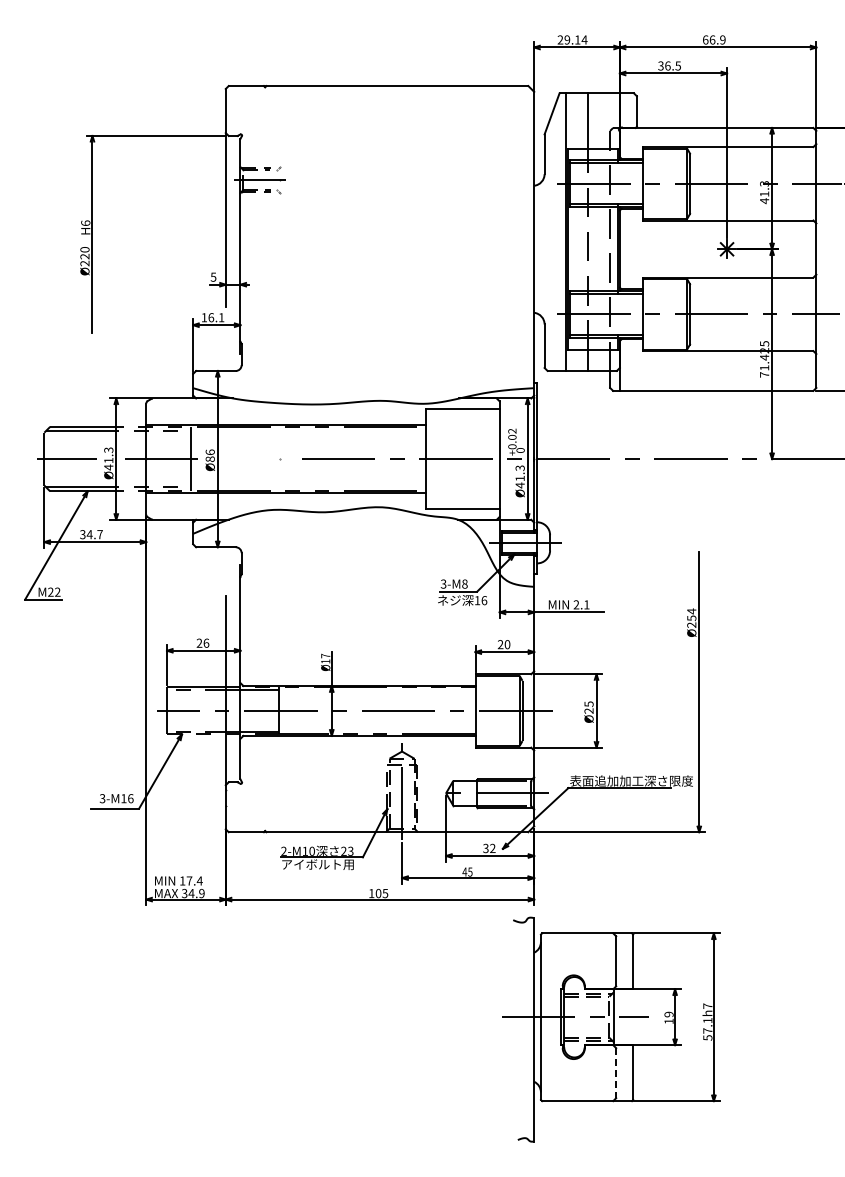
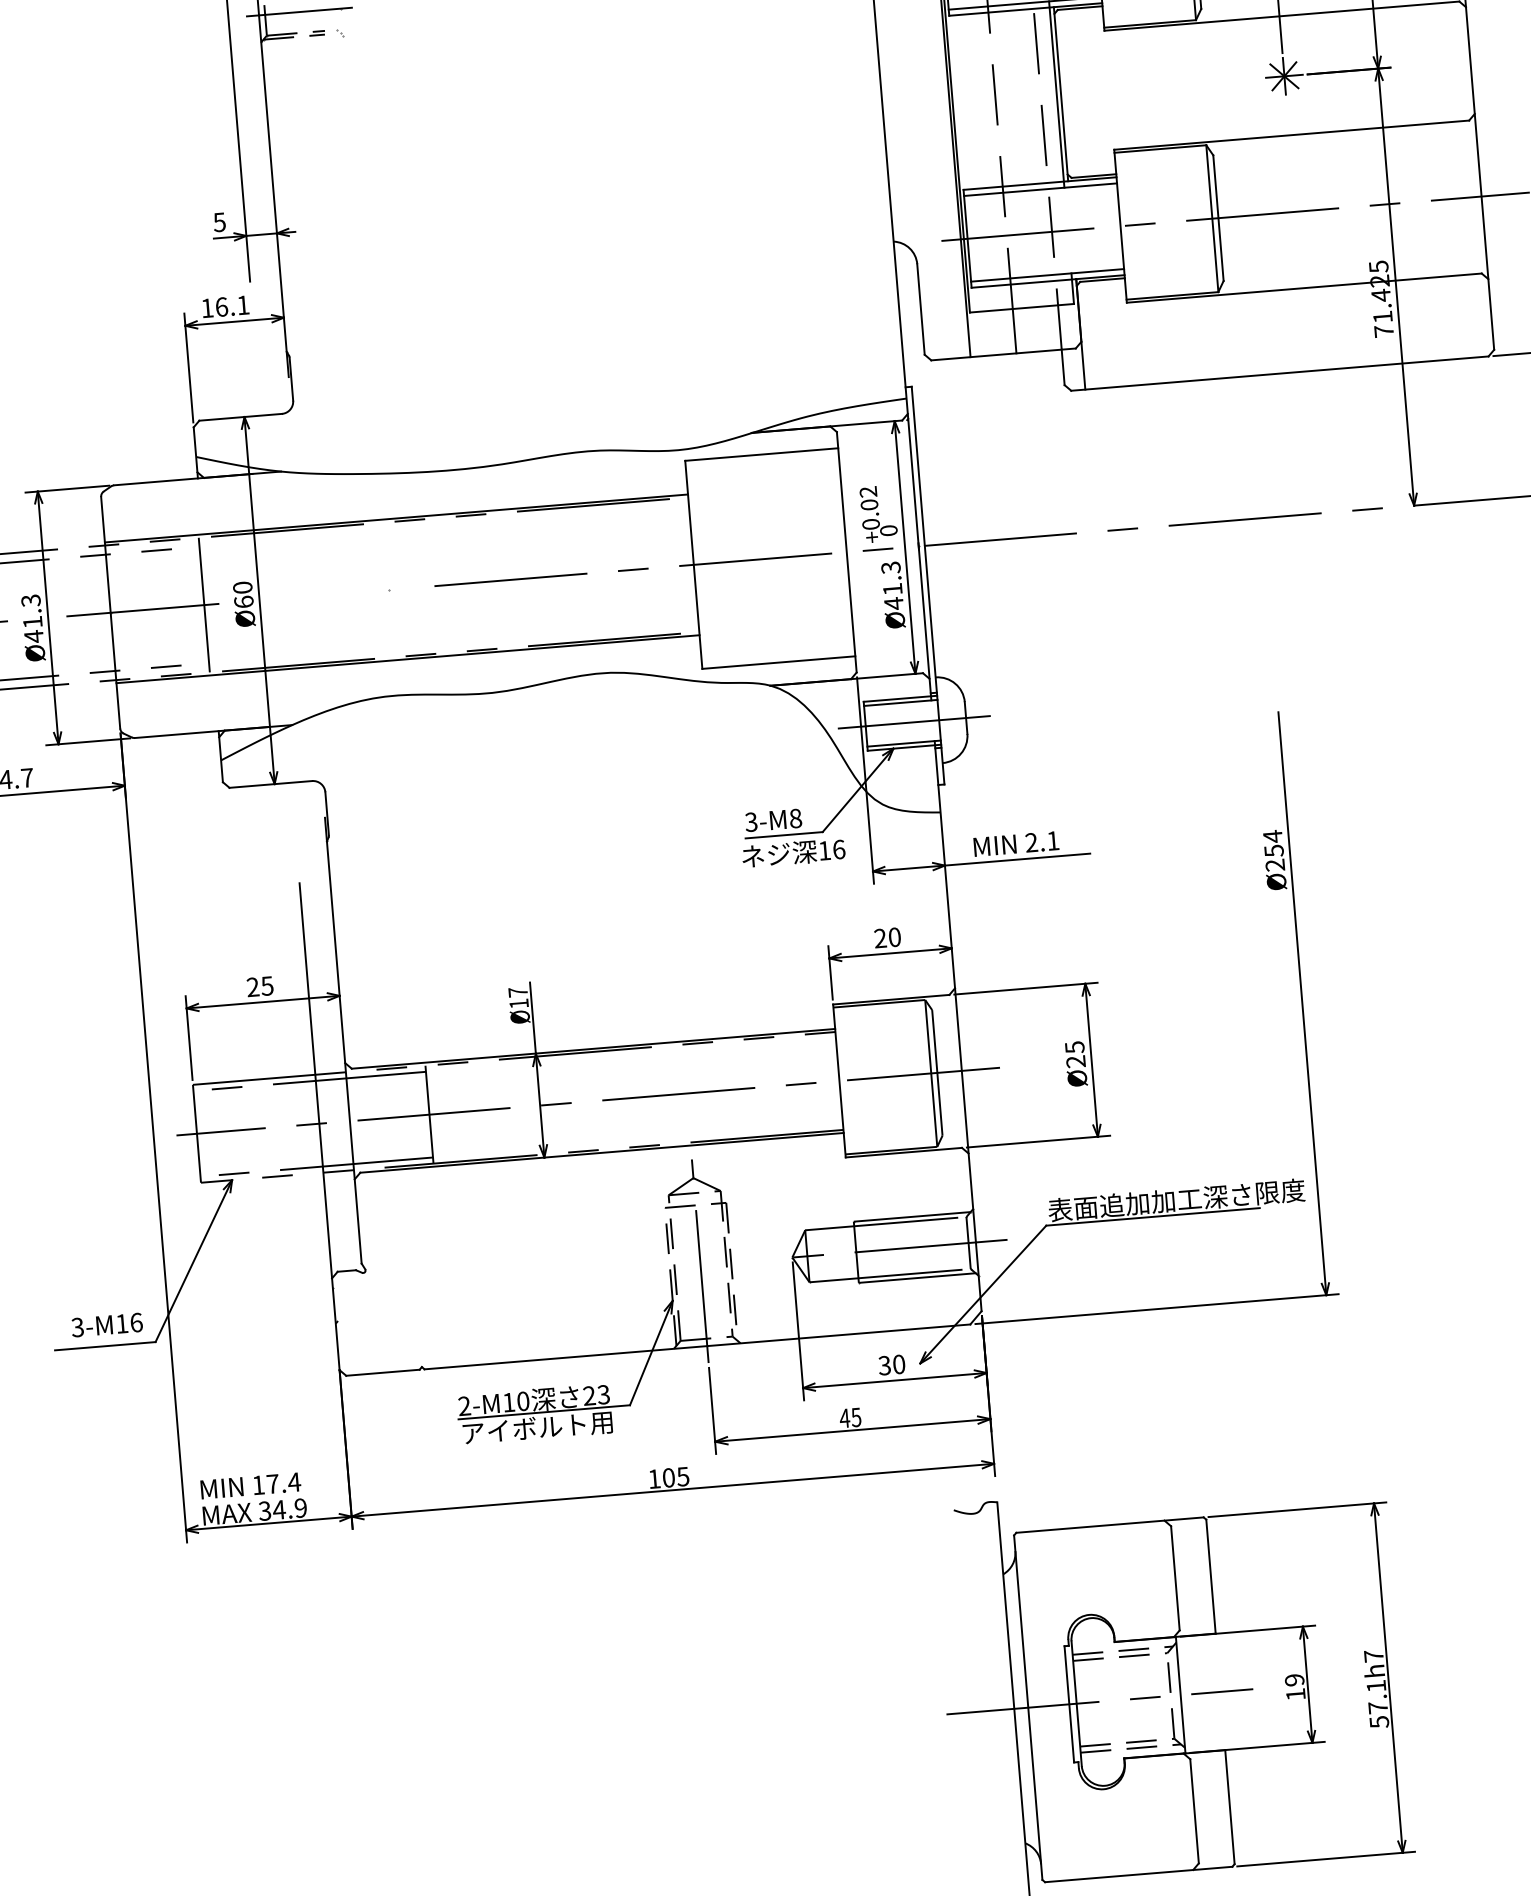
text: (209, 455) -> (241, 594), Ø86 -> Ø60
text: (206, 642) -> (267, 984), 26 -> 25
text: (492, 848) -> (898, 1364), 32 -> 30
line: (616, 1073) -> (1195, 1811), dashed -> solid

